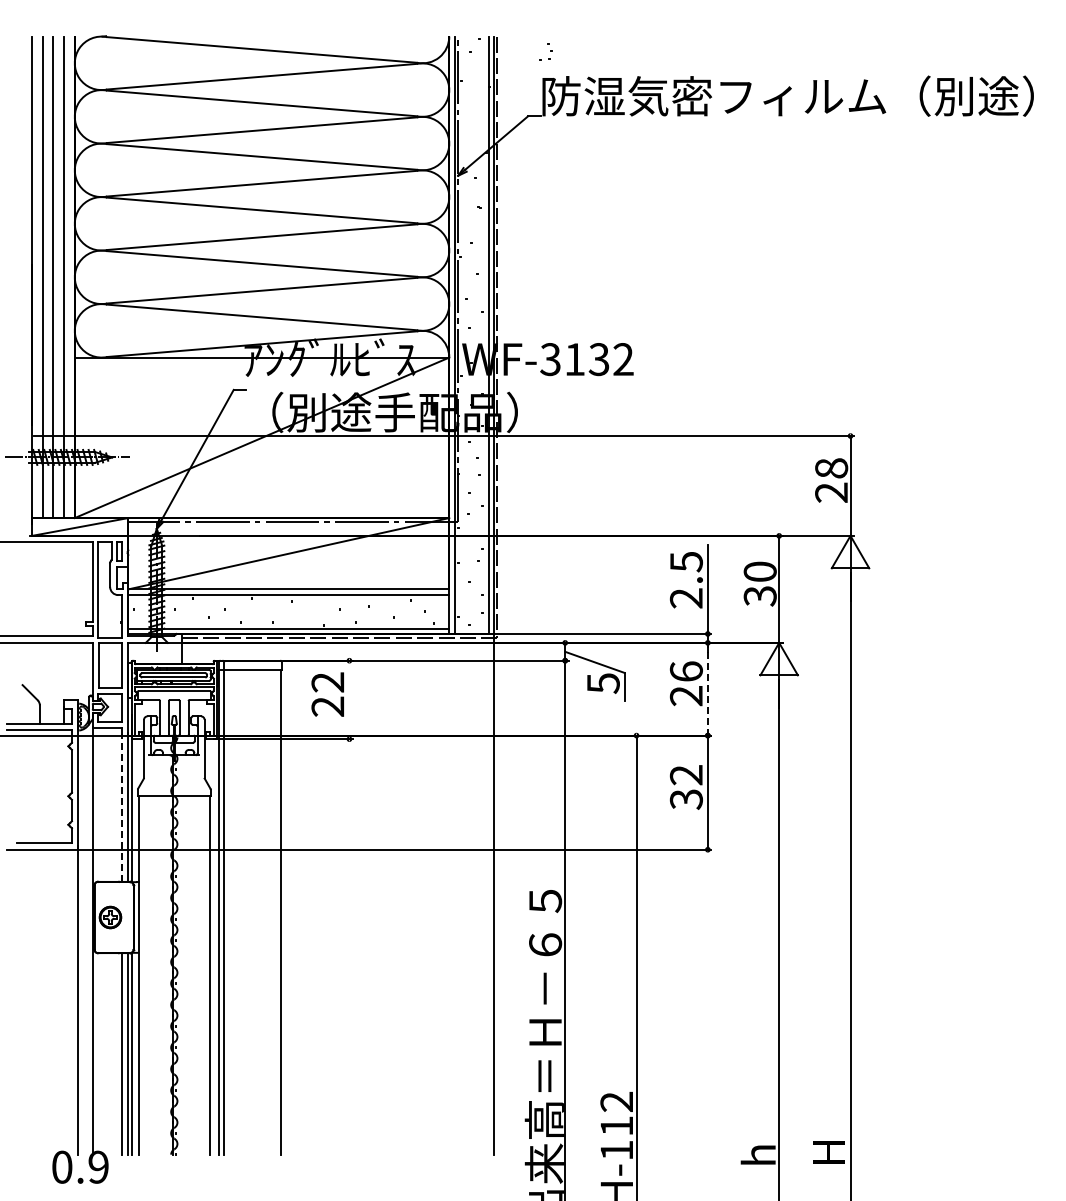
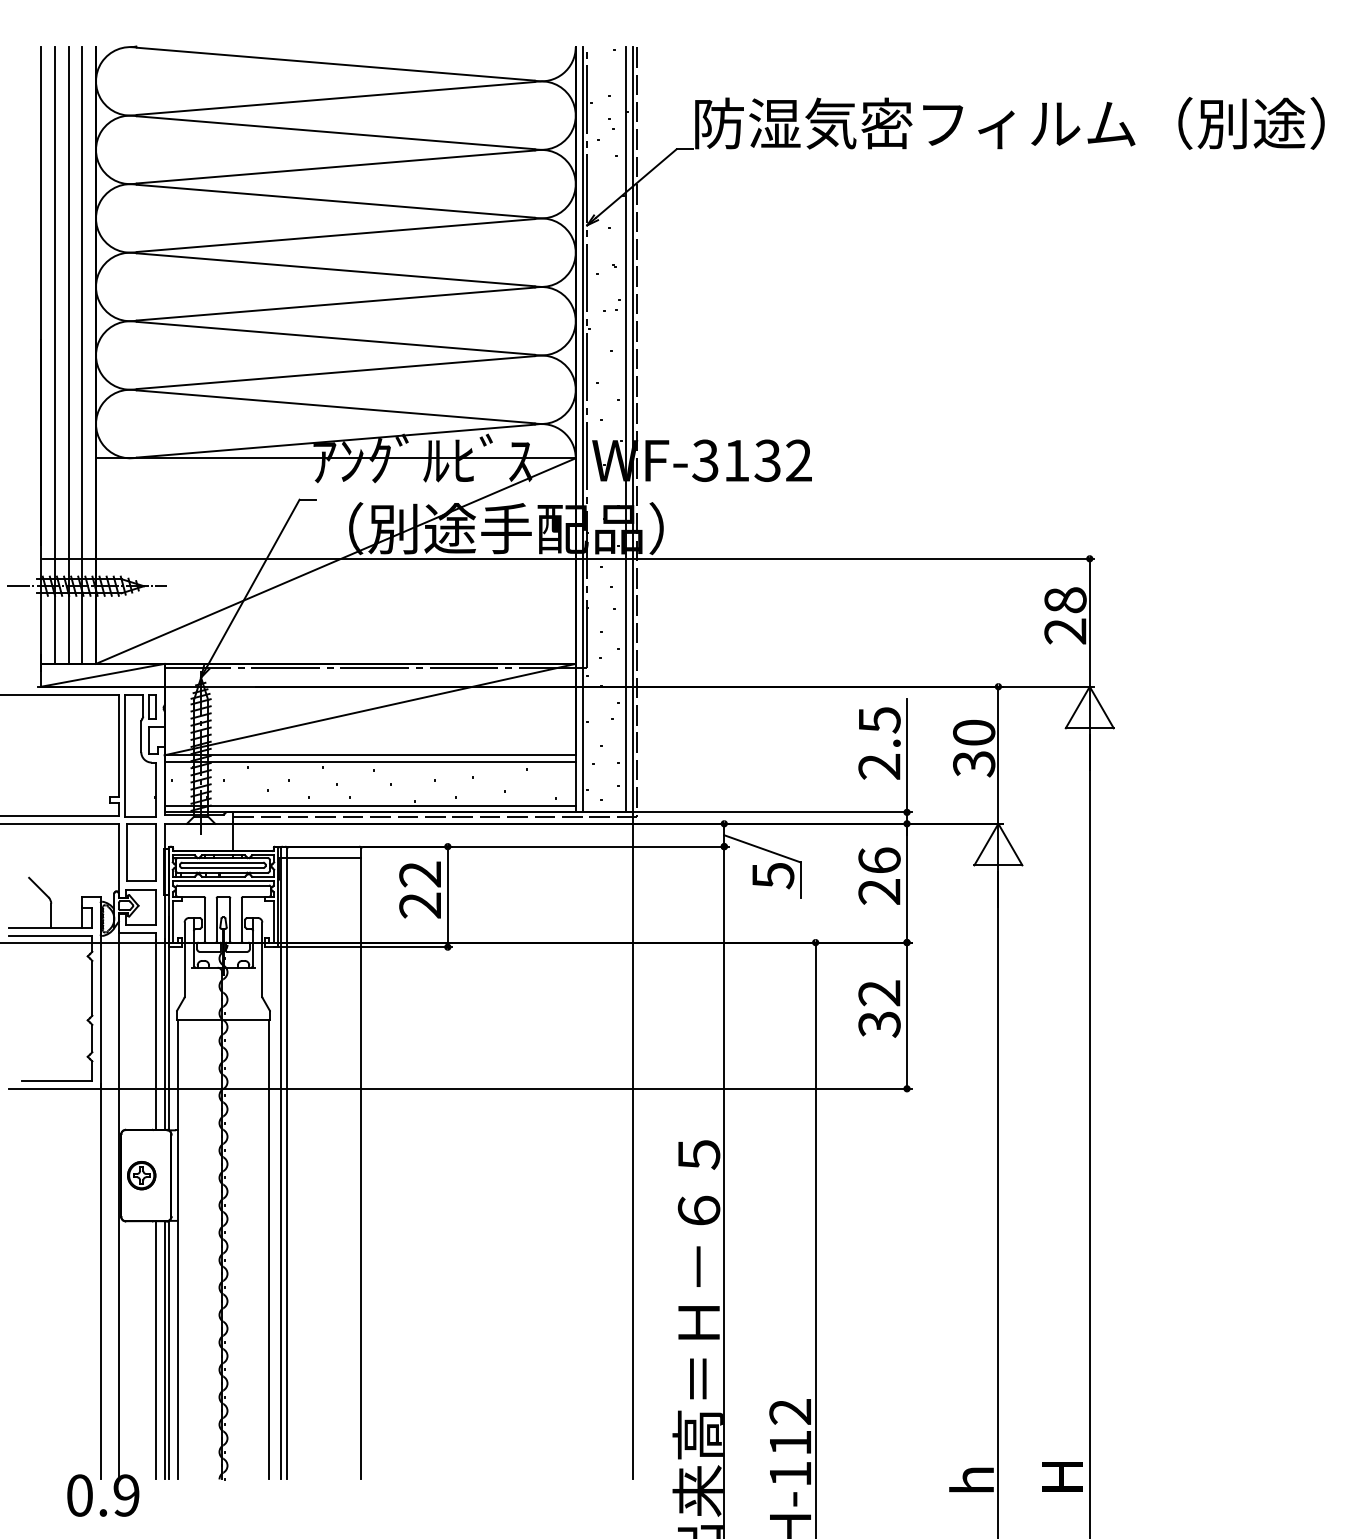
part: (545, 51) -> (605, 128), moved
line: (707, 688) -> (906, 882), dashed -> solid
line: (349, 699) -> (447, 896), added
line: (121, 807) -> (155, 1034), dashed -> solid

